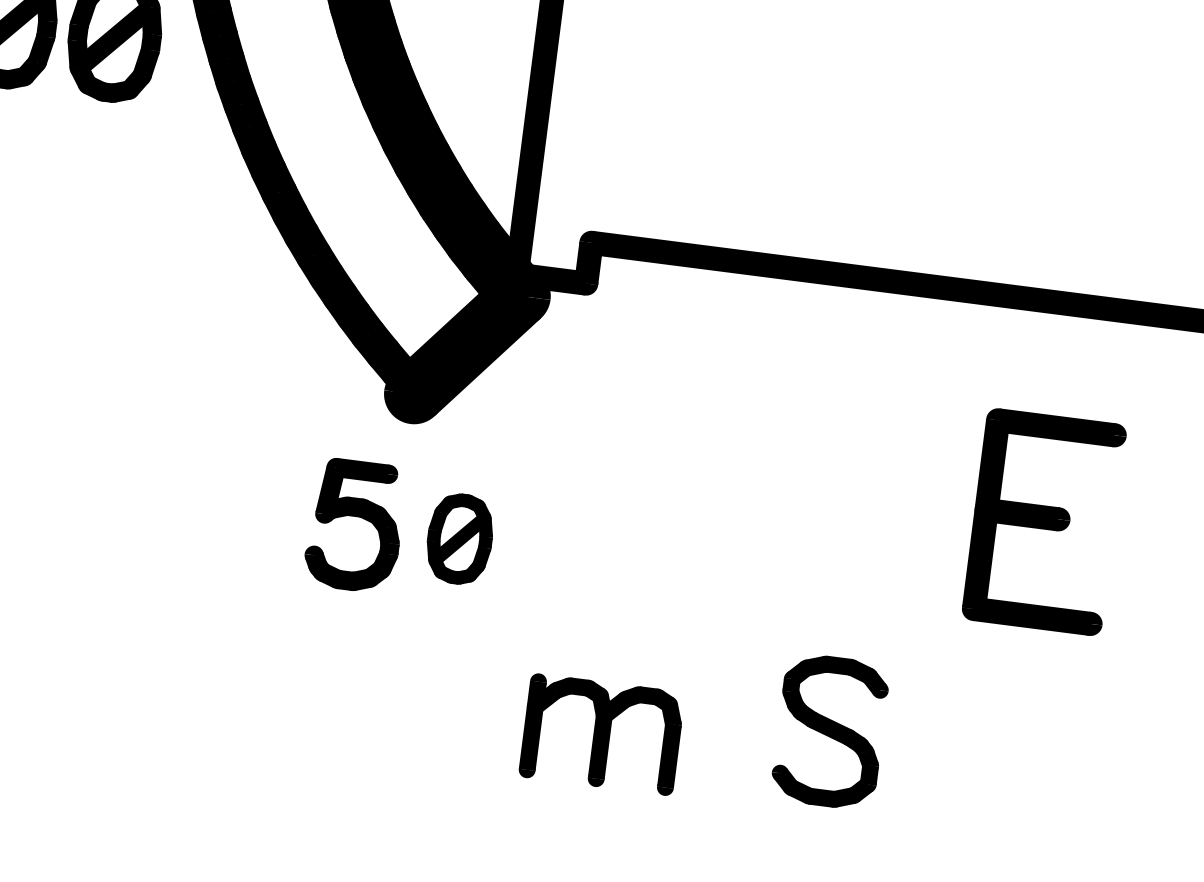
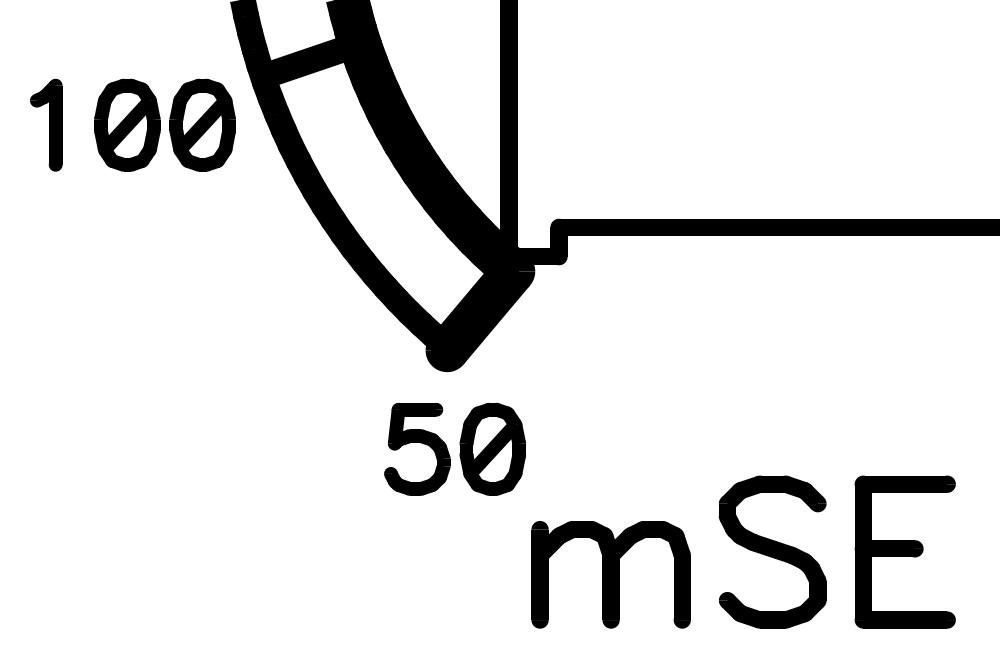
part: (1043, 521) -> (904, 551), moved
part: (459, 538) -> (492, 448), size x1.43
part: (830, 730) -> (772, 551), size x1.43
part: (601, 734) -> (610, 574), size x1.43

